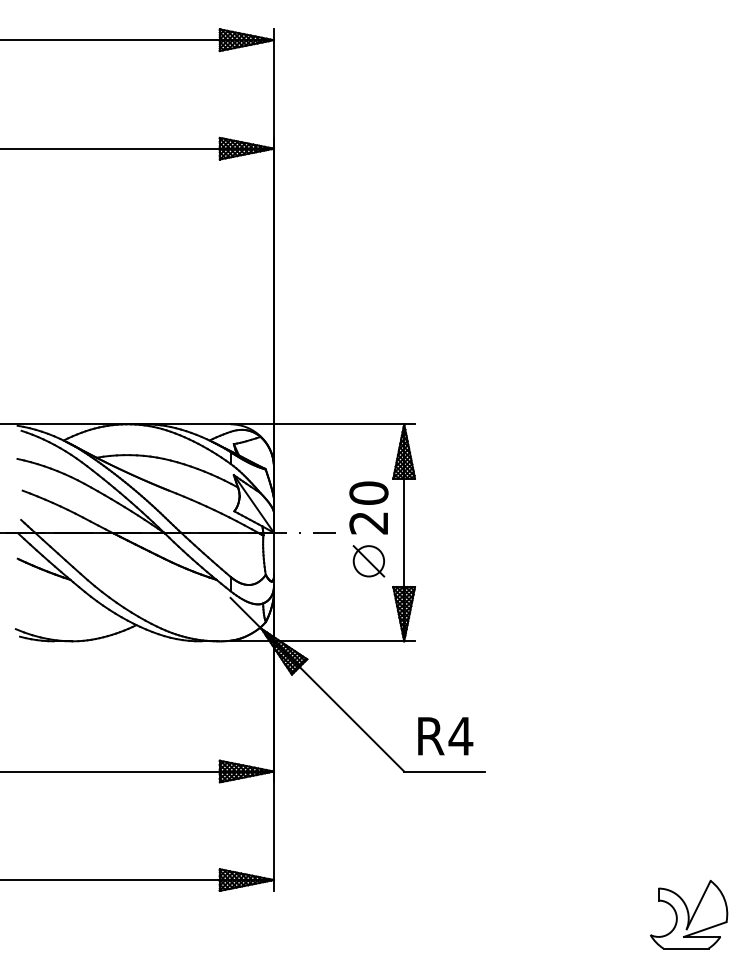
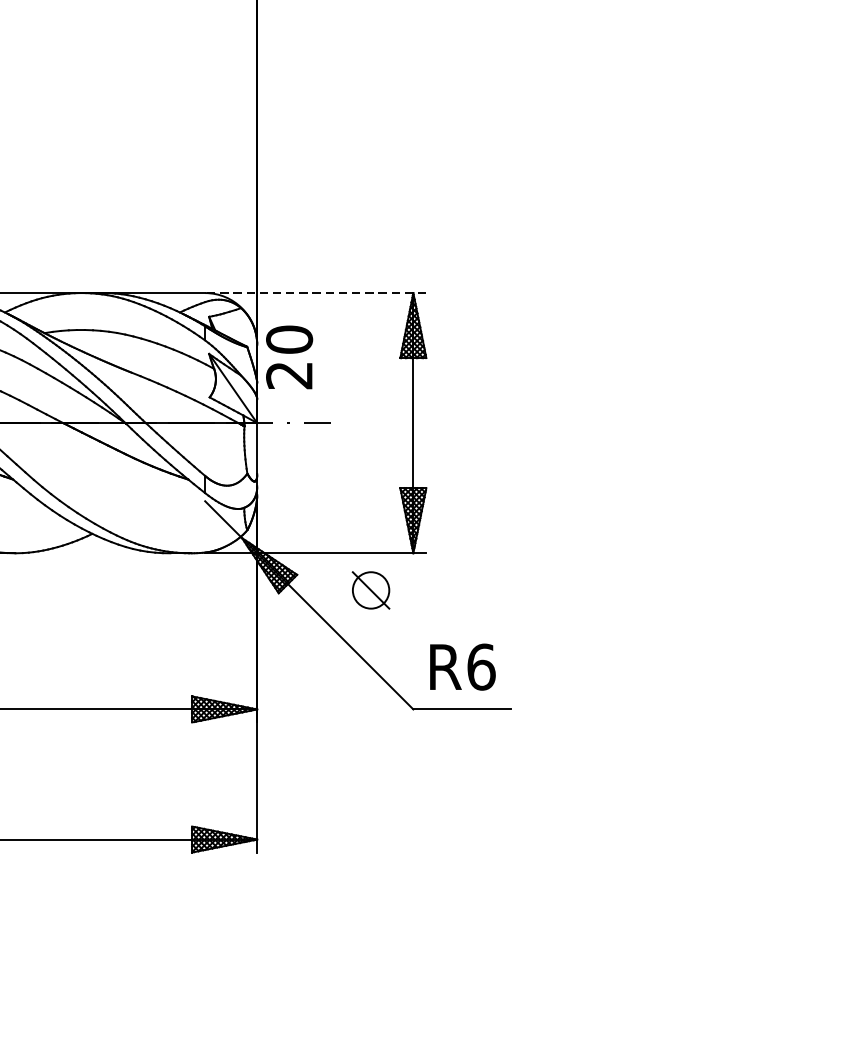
line: (322, 424) -> (315, 293), solid -> dashed
text: (368, 507) -> (289, 356), moved
part: (368, 561) -> (370, 590), moved
text: (460, 735) -> (480, 666), R4 -> R6
part: (689, 914) -> (755, 880), removed

